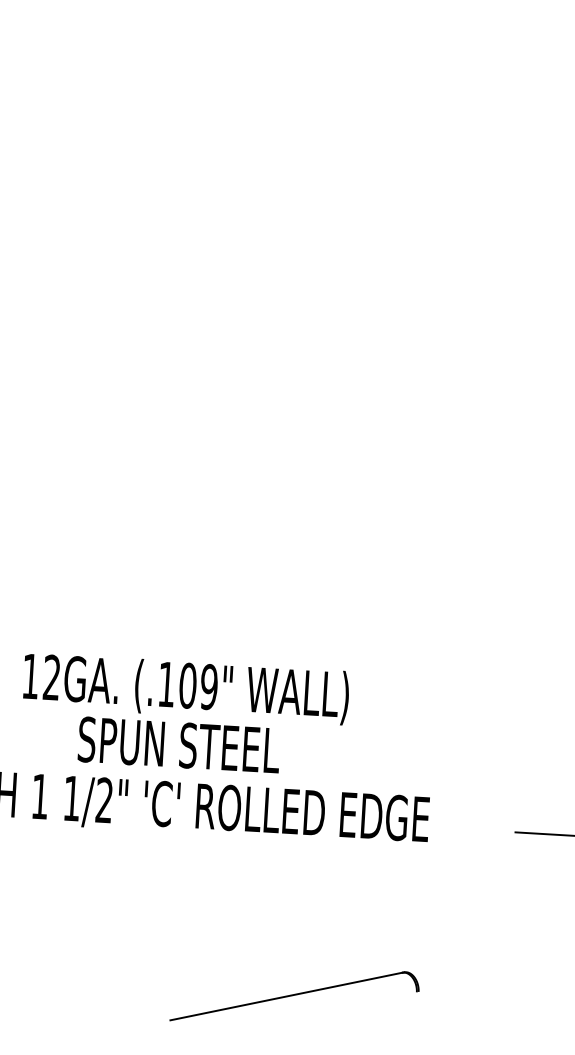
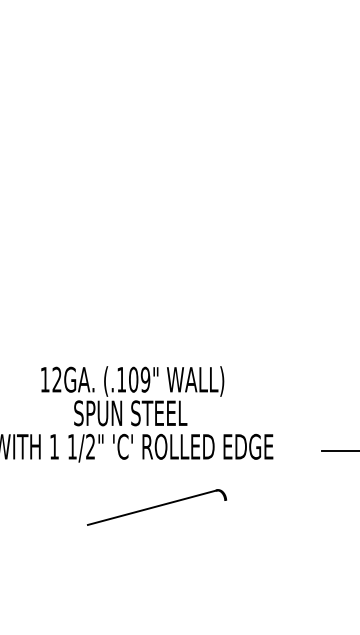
part: (295, 996) -> (157, 507), moved

